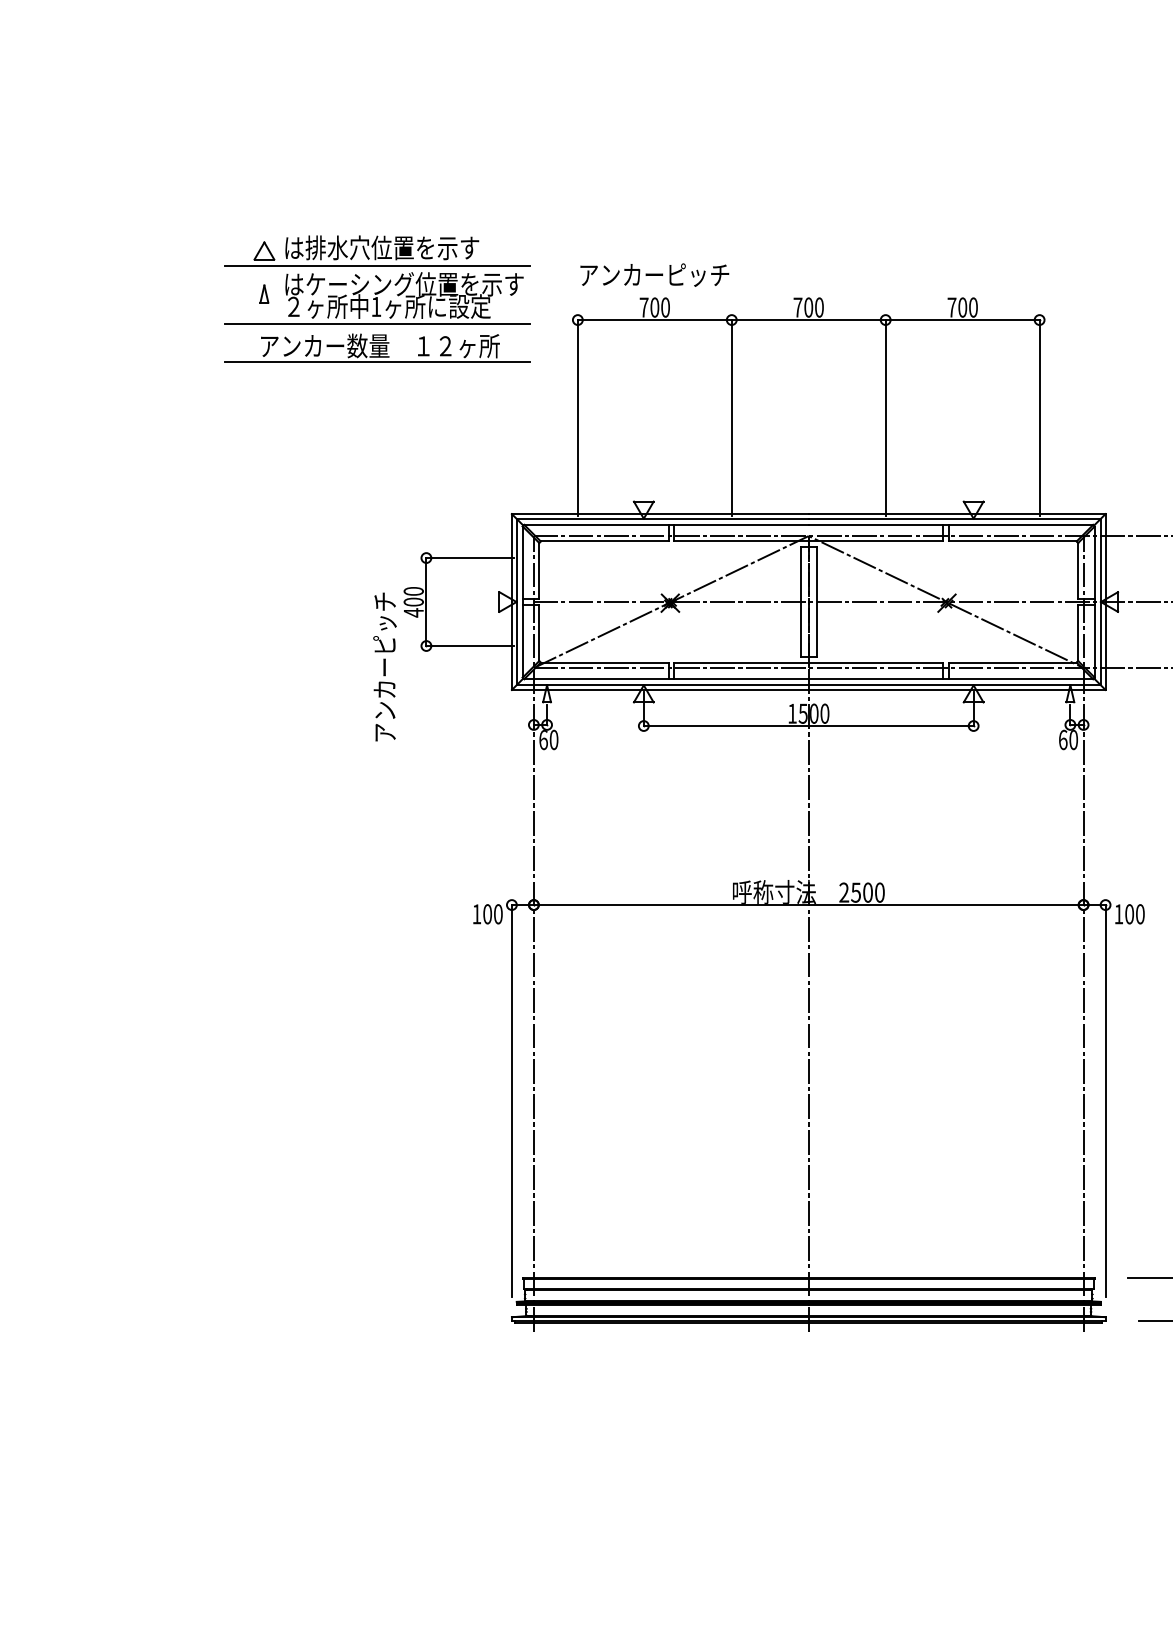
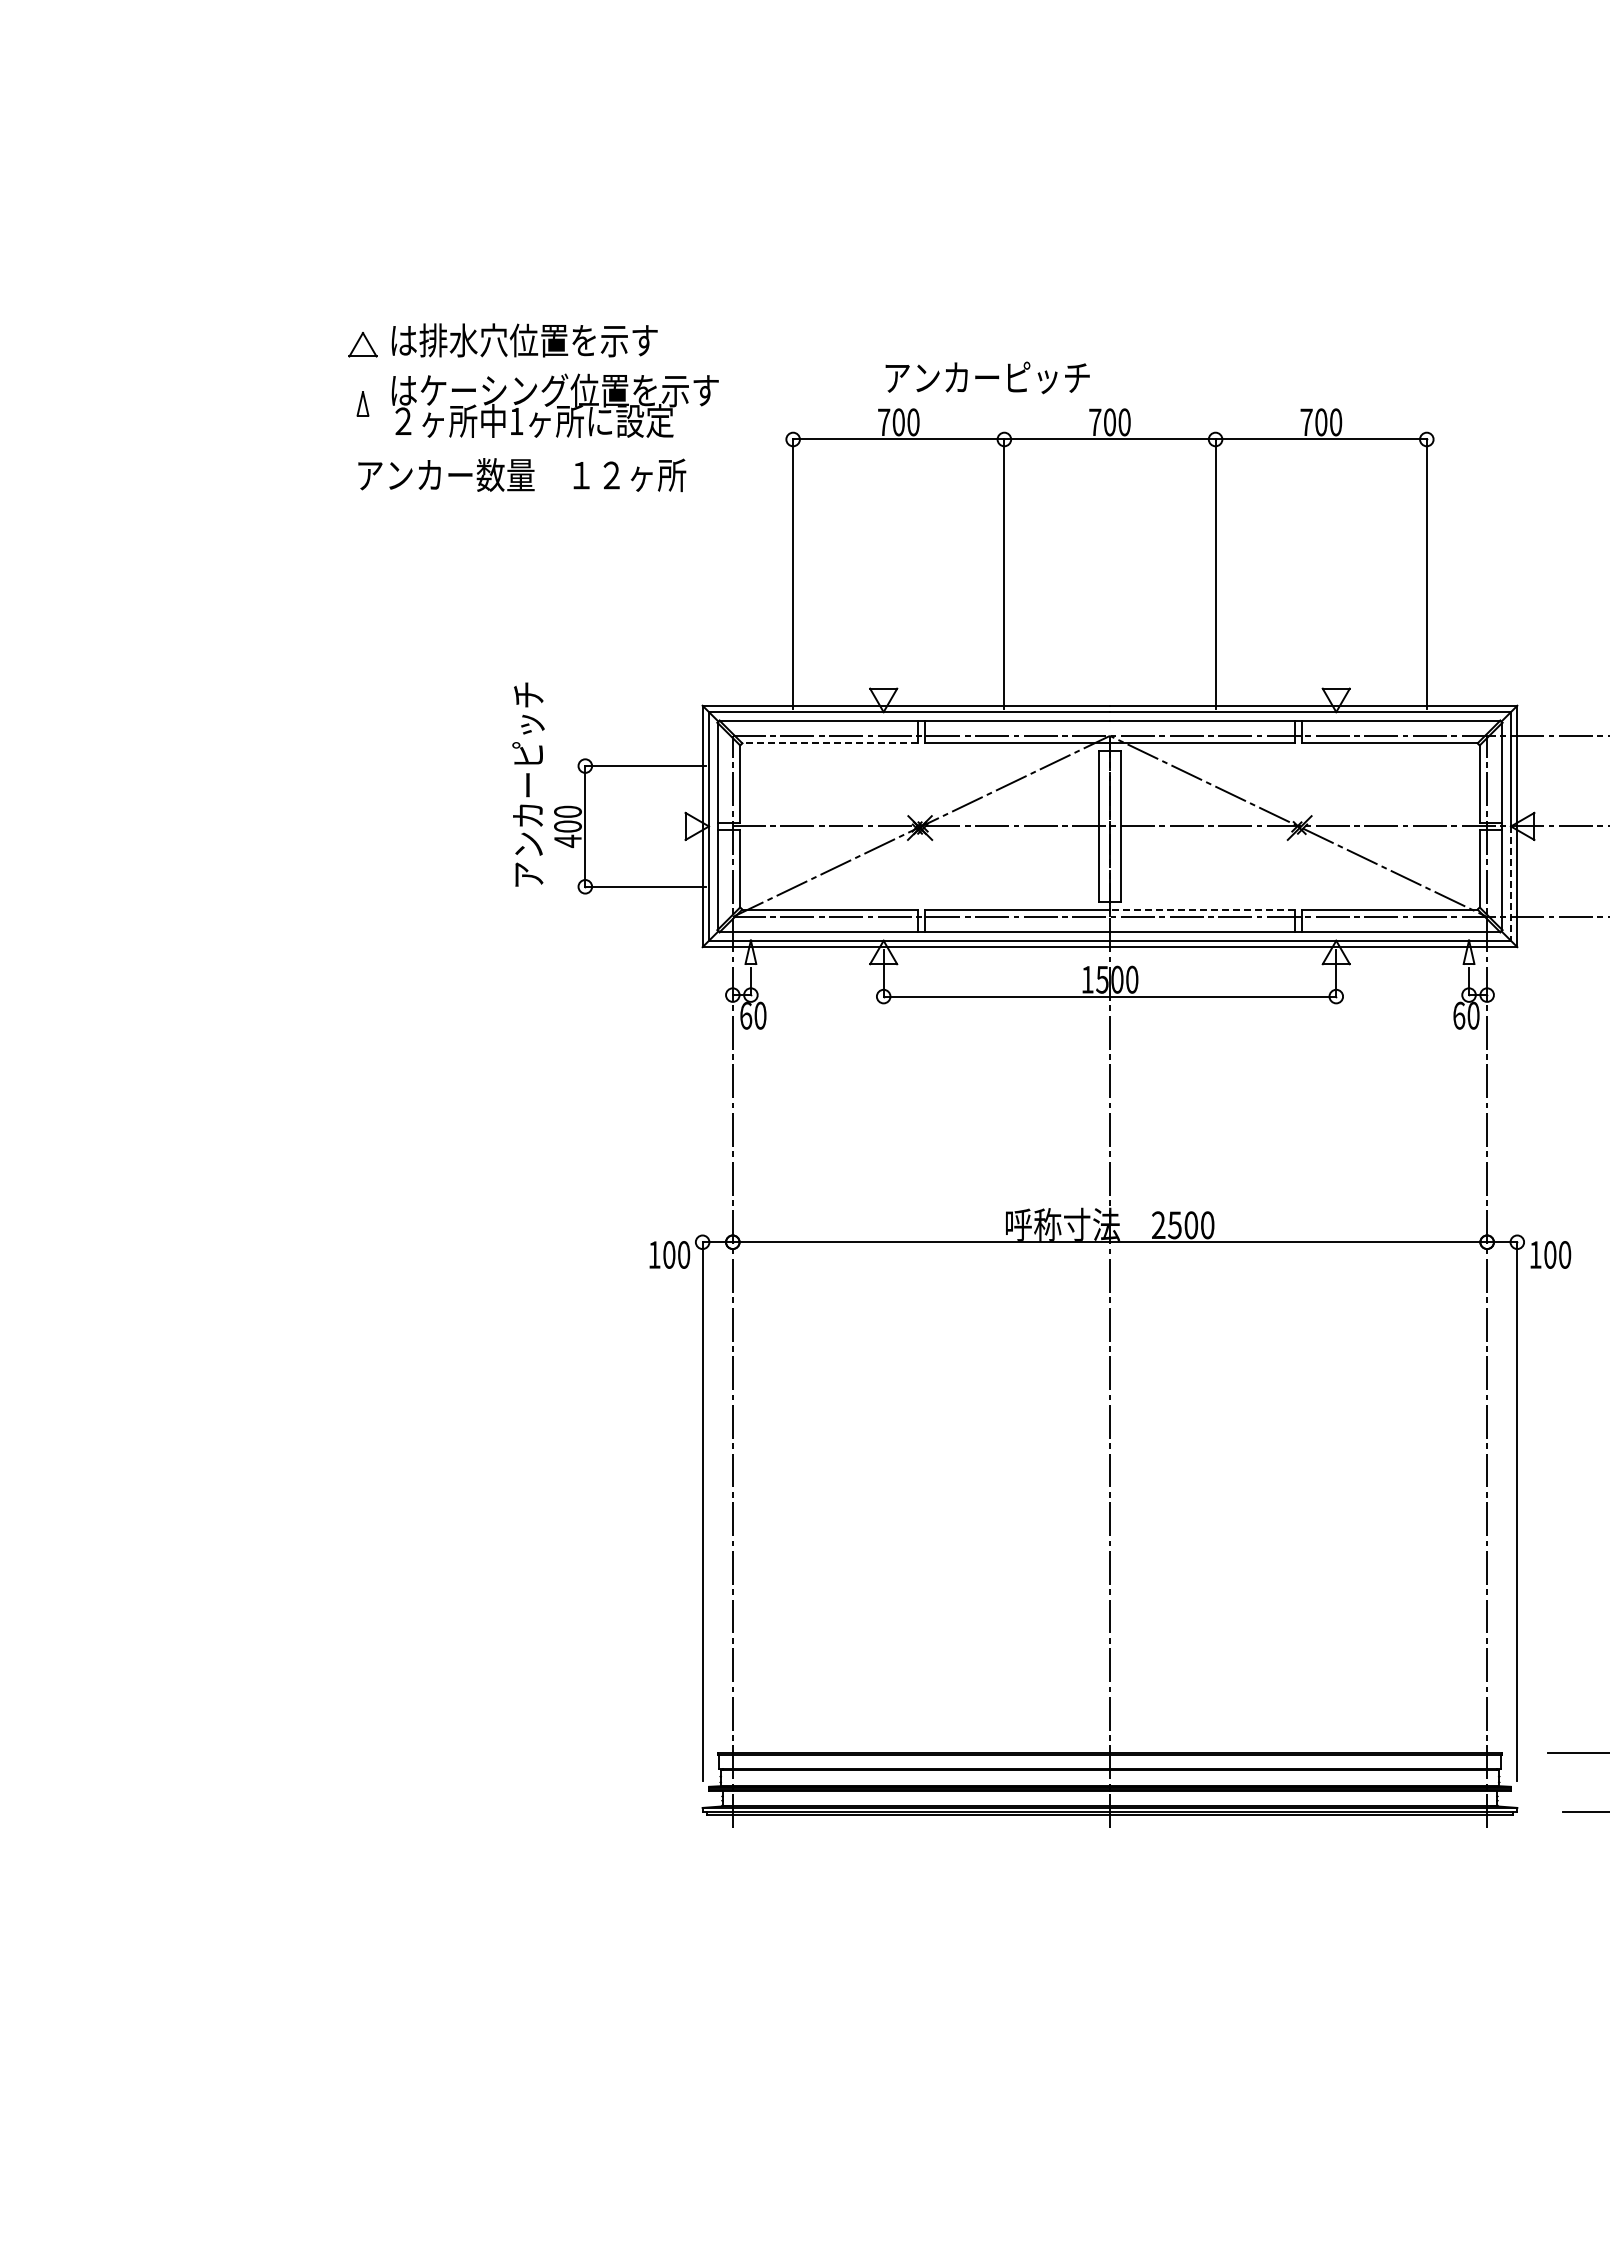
line: (376, 265) -> (517, 364), removed
text: (654, 274) -> (987, 377), moved
line: (376, 324) -> (517, 445), removed
line: (376, 362) -> (517, 497), removed
line: (604, 541) -> (829, 743), solid -> dashed
line: (1100, 643) -> (1510, 883), solid -> dashed
line: (875, 662) -> (1201, 909), solid -> dashed
text: (385, 666) -> (528, 784), moved

